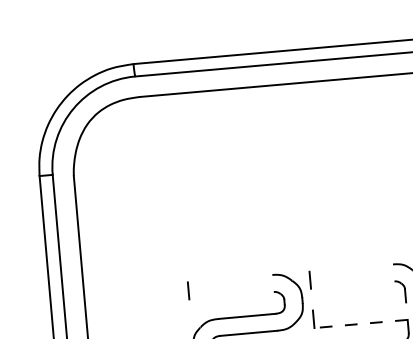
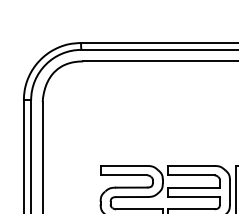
line: (351, 268) -> (191, 166), added
line: (229, 279) -> (123, 166), added
line: (353, 285) -> (191, 175), added
line: (230, 295) -> (123, 175), added
line: (358, 306) -> (193, 187), added
line: (361, 324) -> (194, 197), dashed -> solid

